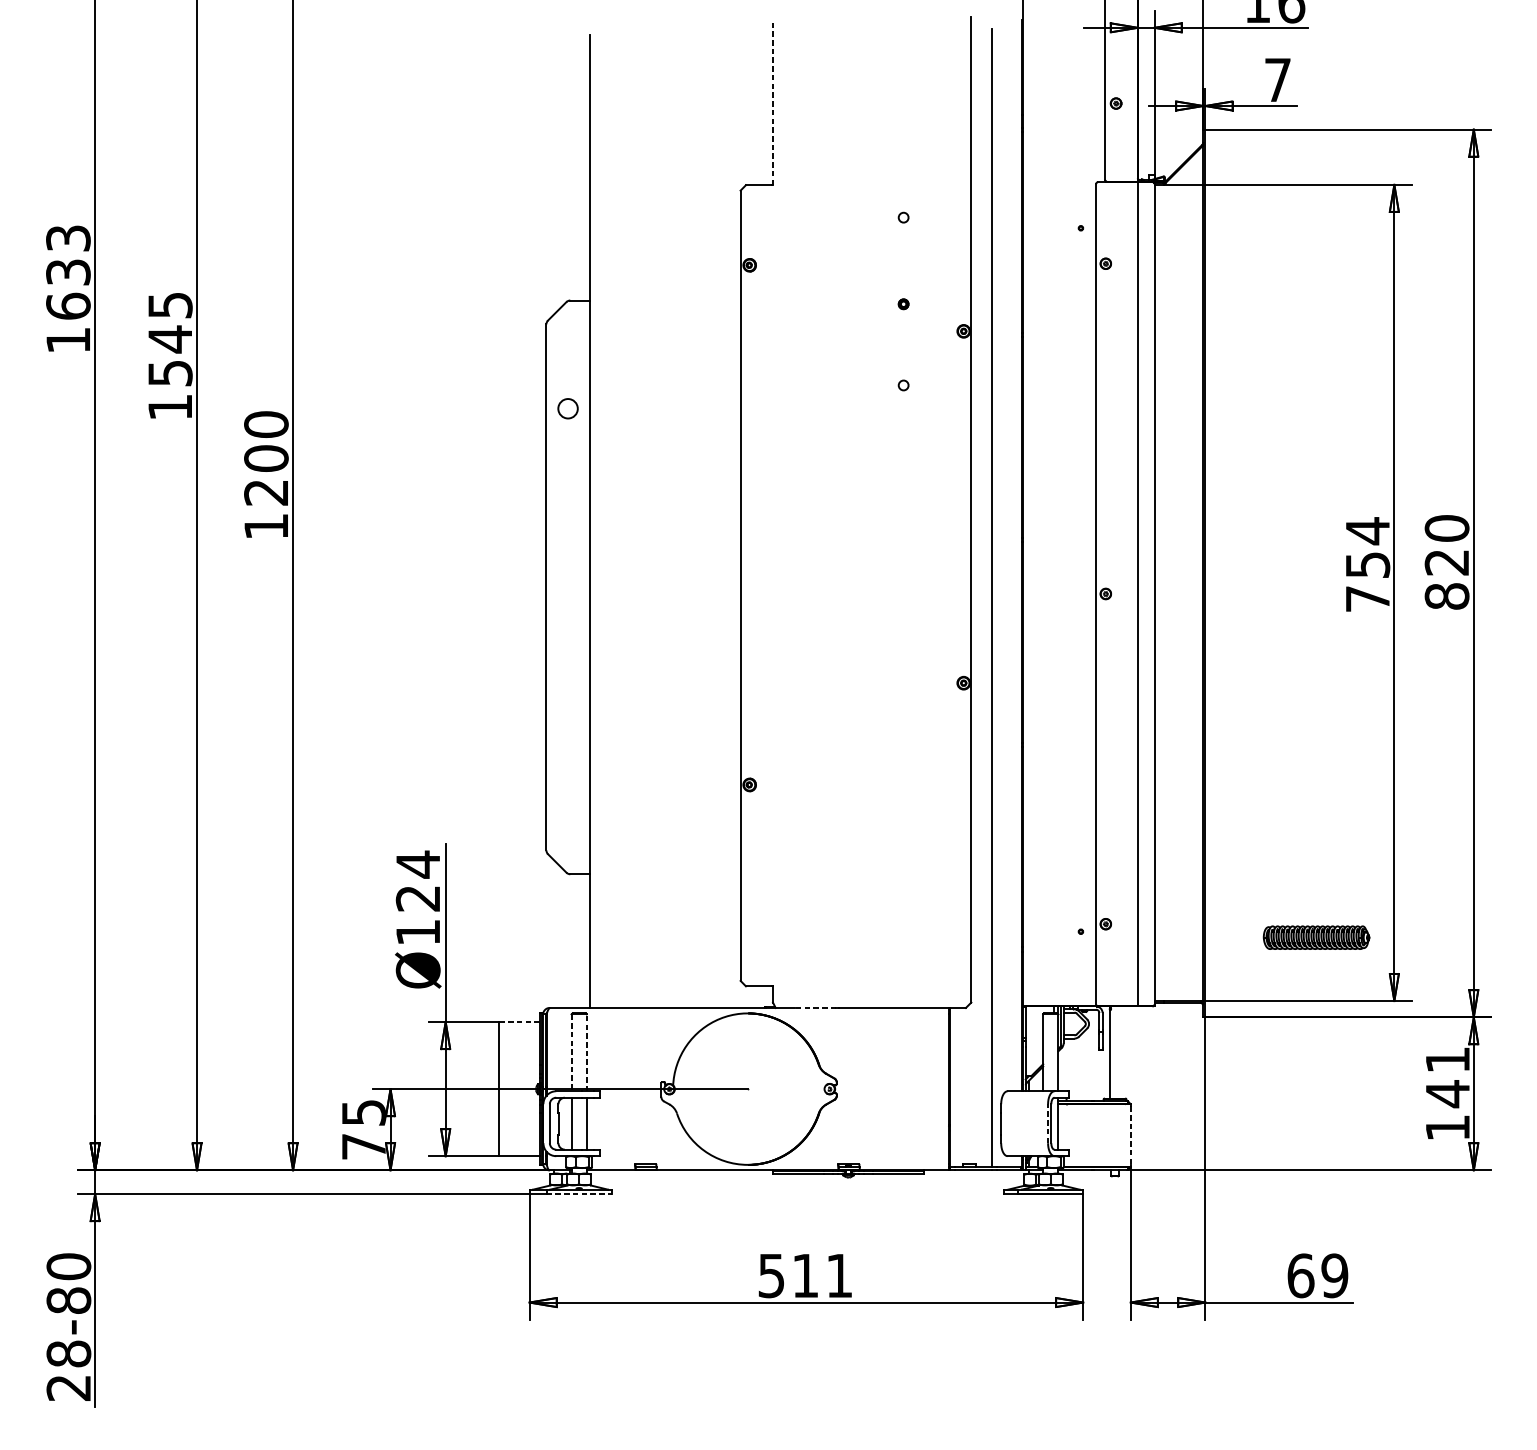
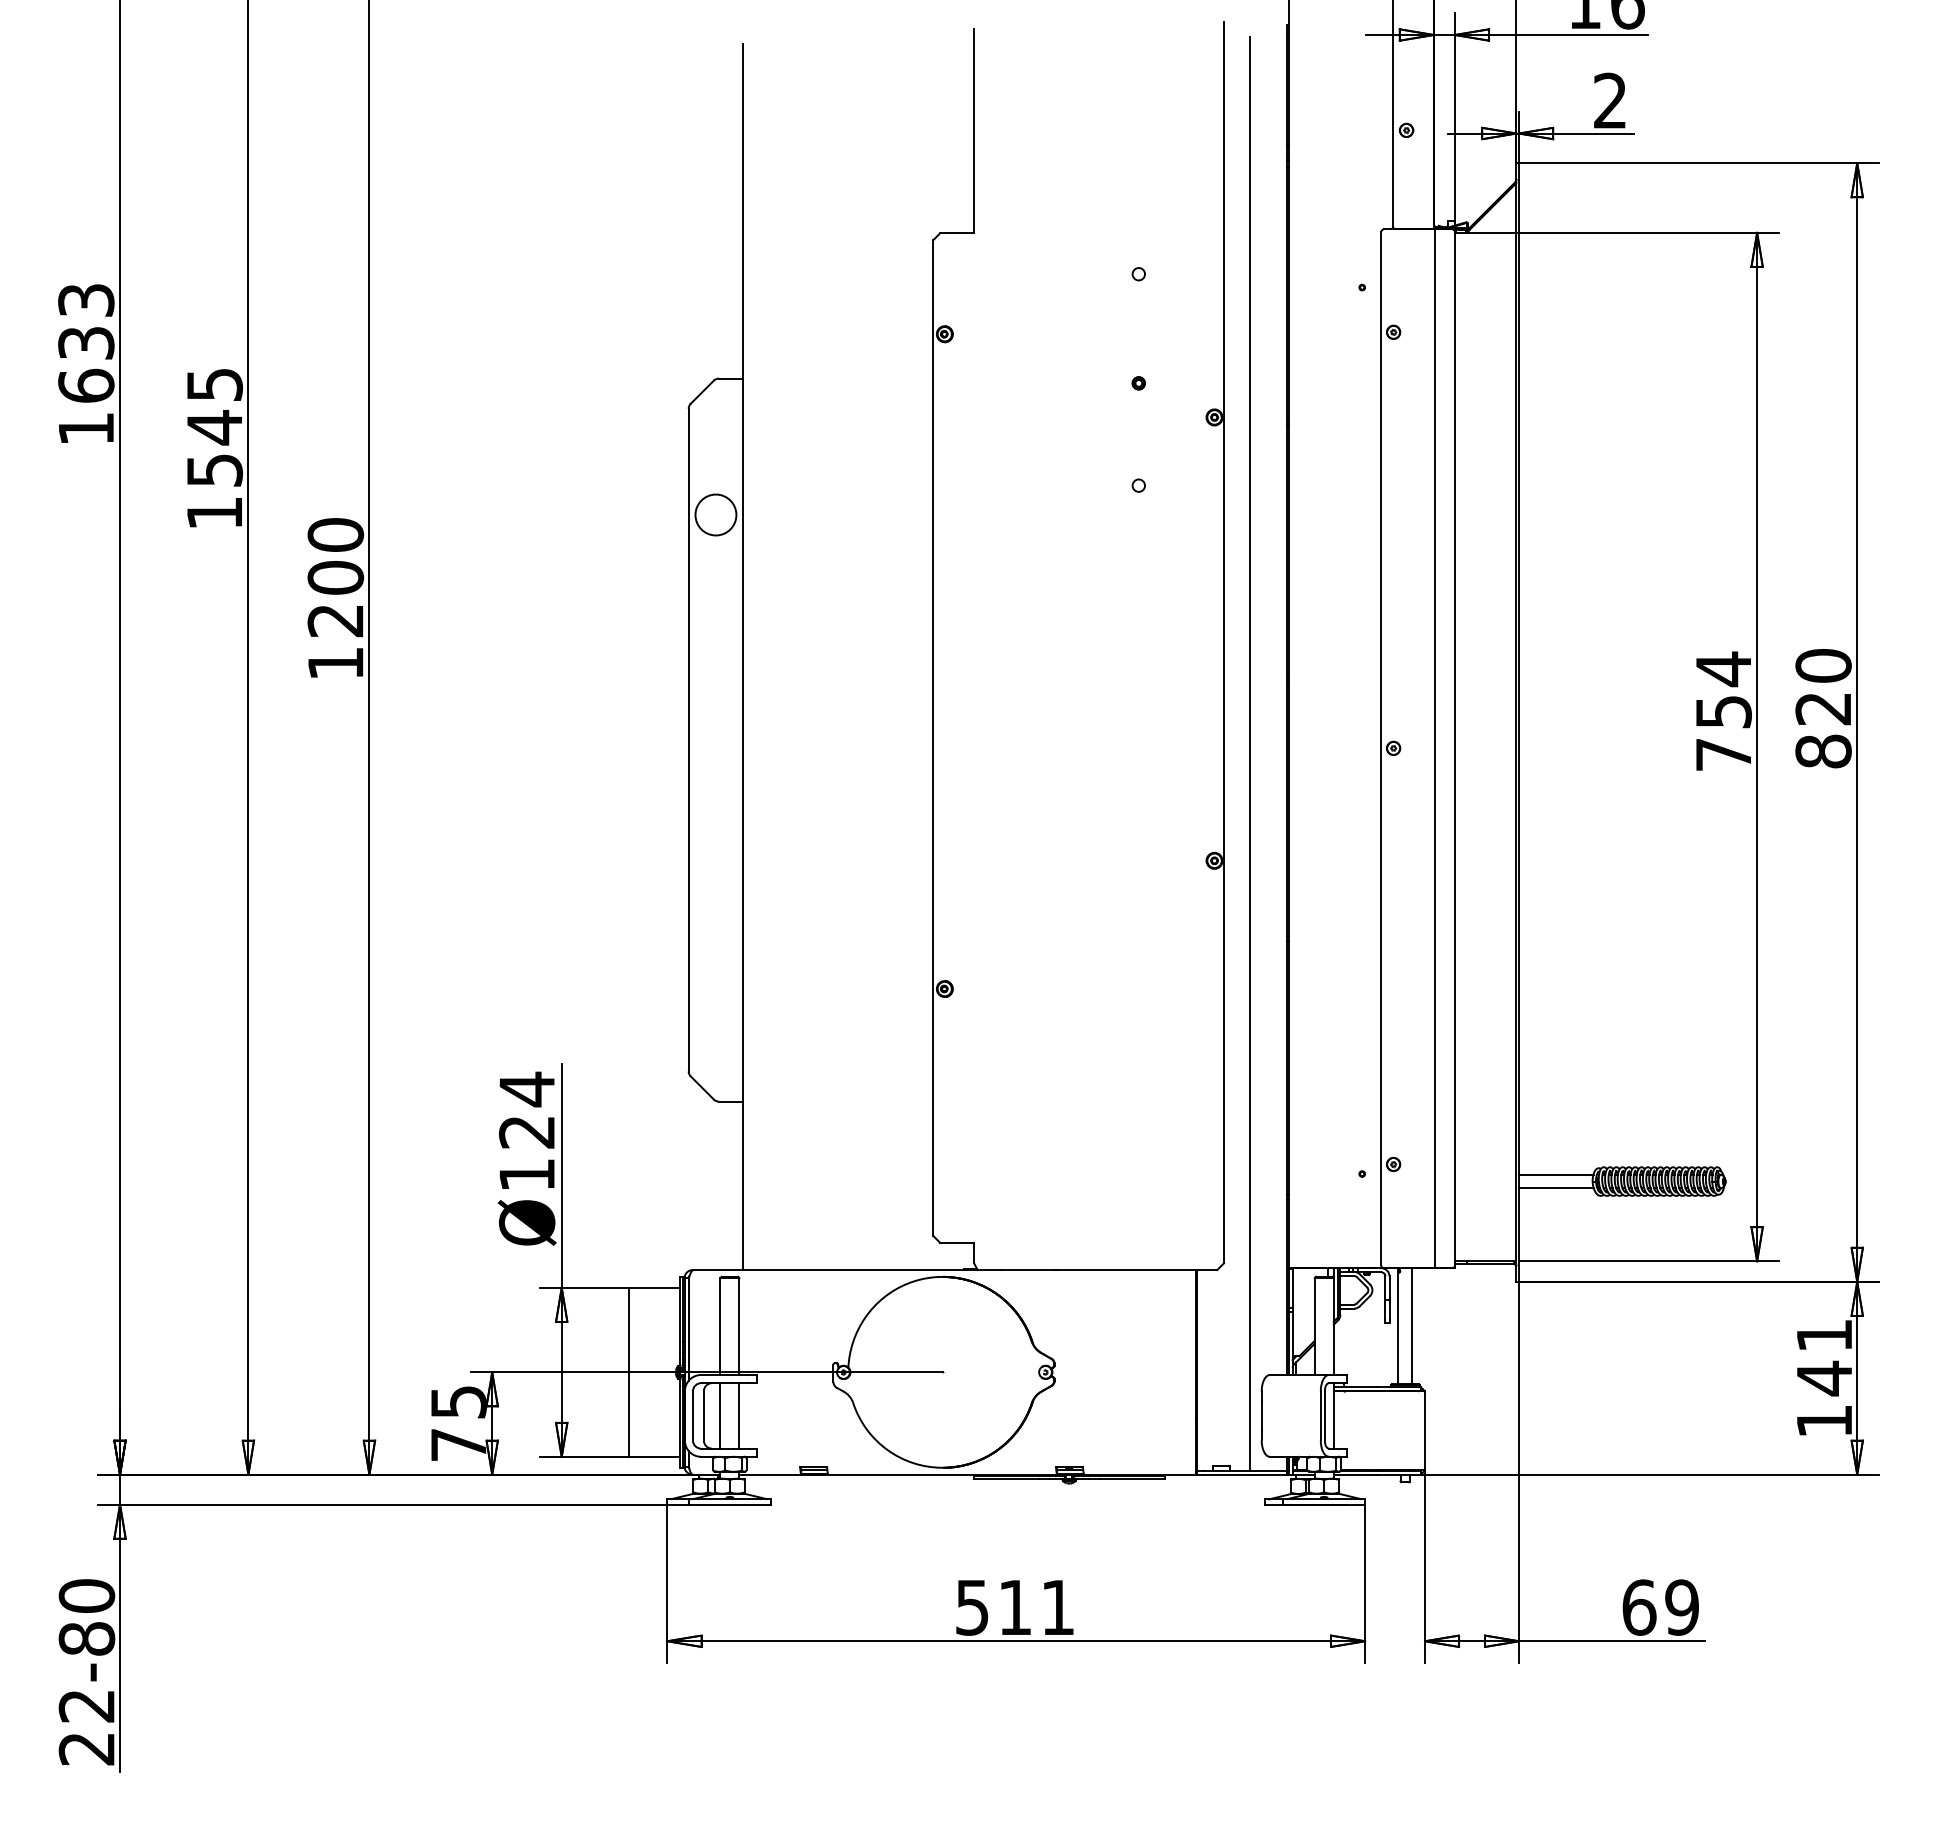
text: (1277, 79) -> (1610, 100), 7 -> 2
line: (773, 103) -> (974, 130), dashed -> solid
circle: (567, 408) -> (715, 514), size x1.67
line: (1235, 932) -> (1556, 1174), added
line: (1235, 943) -> (1556, 1188), added
line: (816, 1008) -> (1028, 1270), dashed -> solid
line: (519, 1021) -> (654, 1287), dashed -> solid
line: (586, 1052) -> (739, 1326), dashed -> solid
line: (1120, 1052) -> (1412, 1326), added
line: (571, 1053) -> (720, 1327), dashed -> solid
line: (1047, 1123) -> (1320, 1415), dashed -> solid
line: (1130, 1135) -> (1424, 1430), dashed -> solid
line: (578, 1194) -> (729, 1504), dashed -> solid
text: (68, 1353) -> (86, 1705), 28-80 -> 22-80

